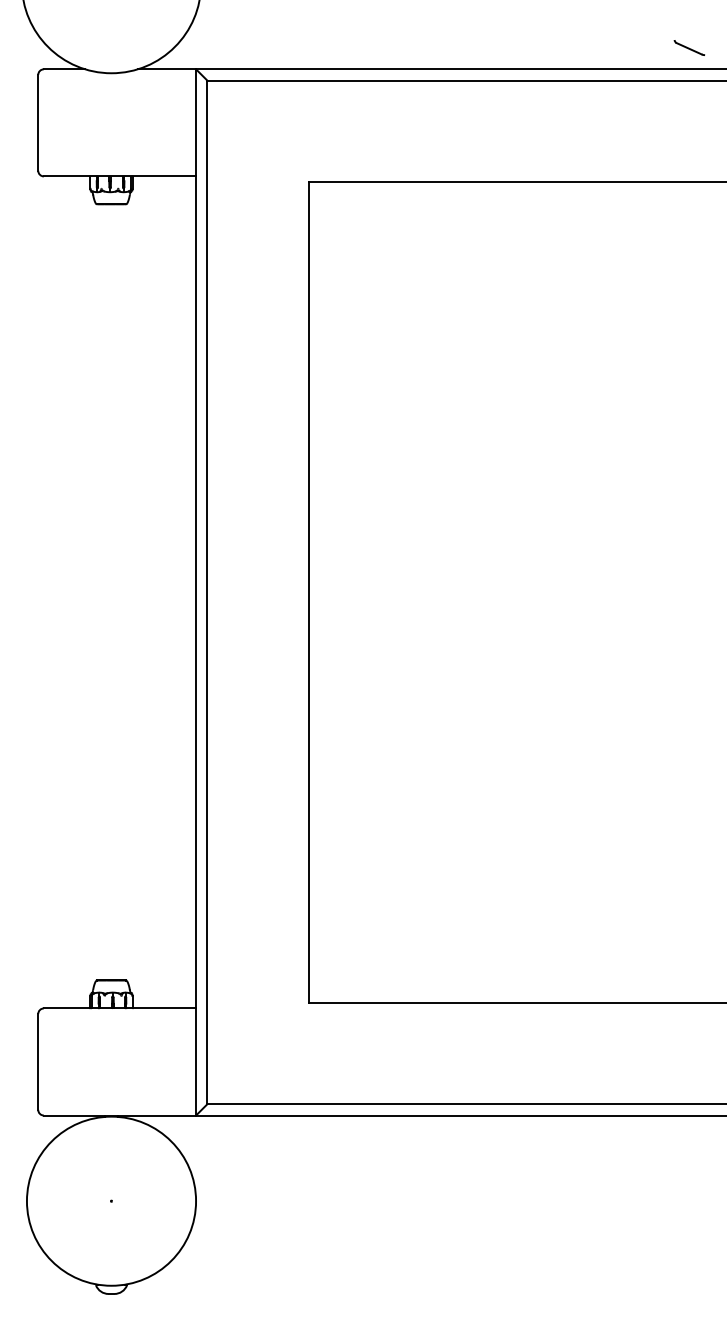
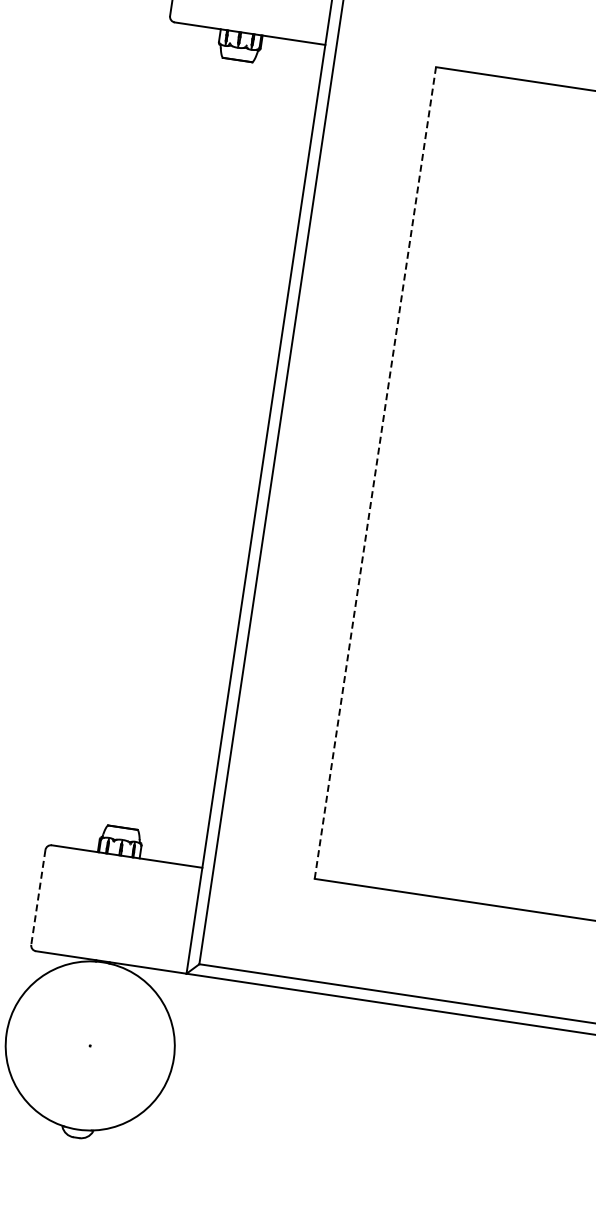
line: (308, 591) -> (375, 472), solid -> dashed
line: (38, 1061) -> (38, 896), solid -> dashed

